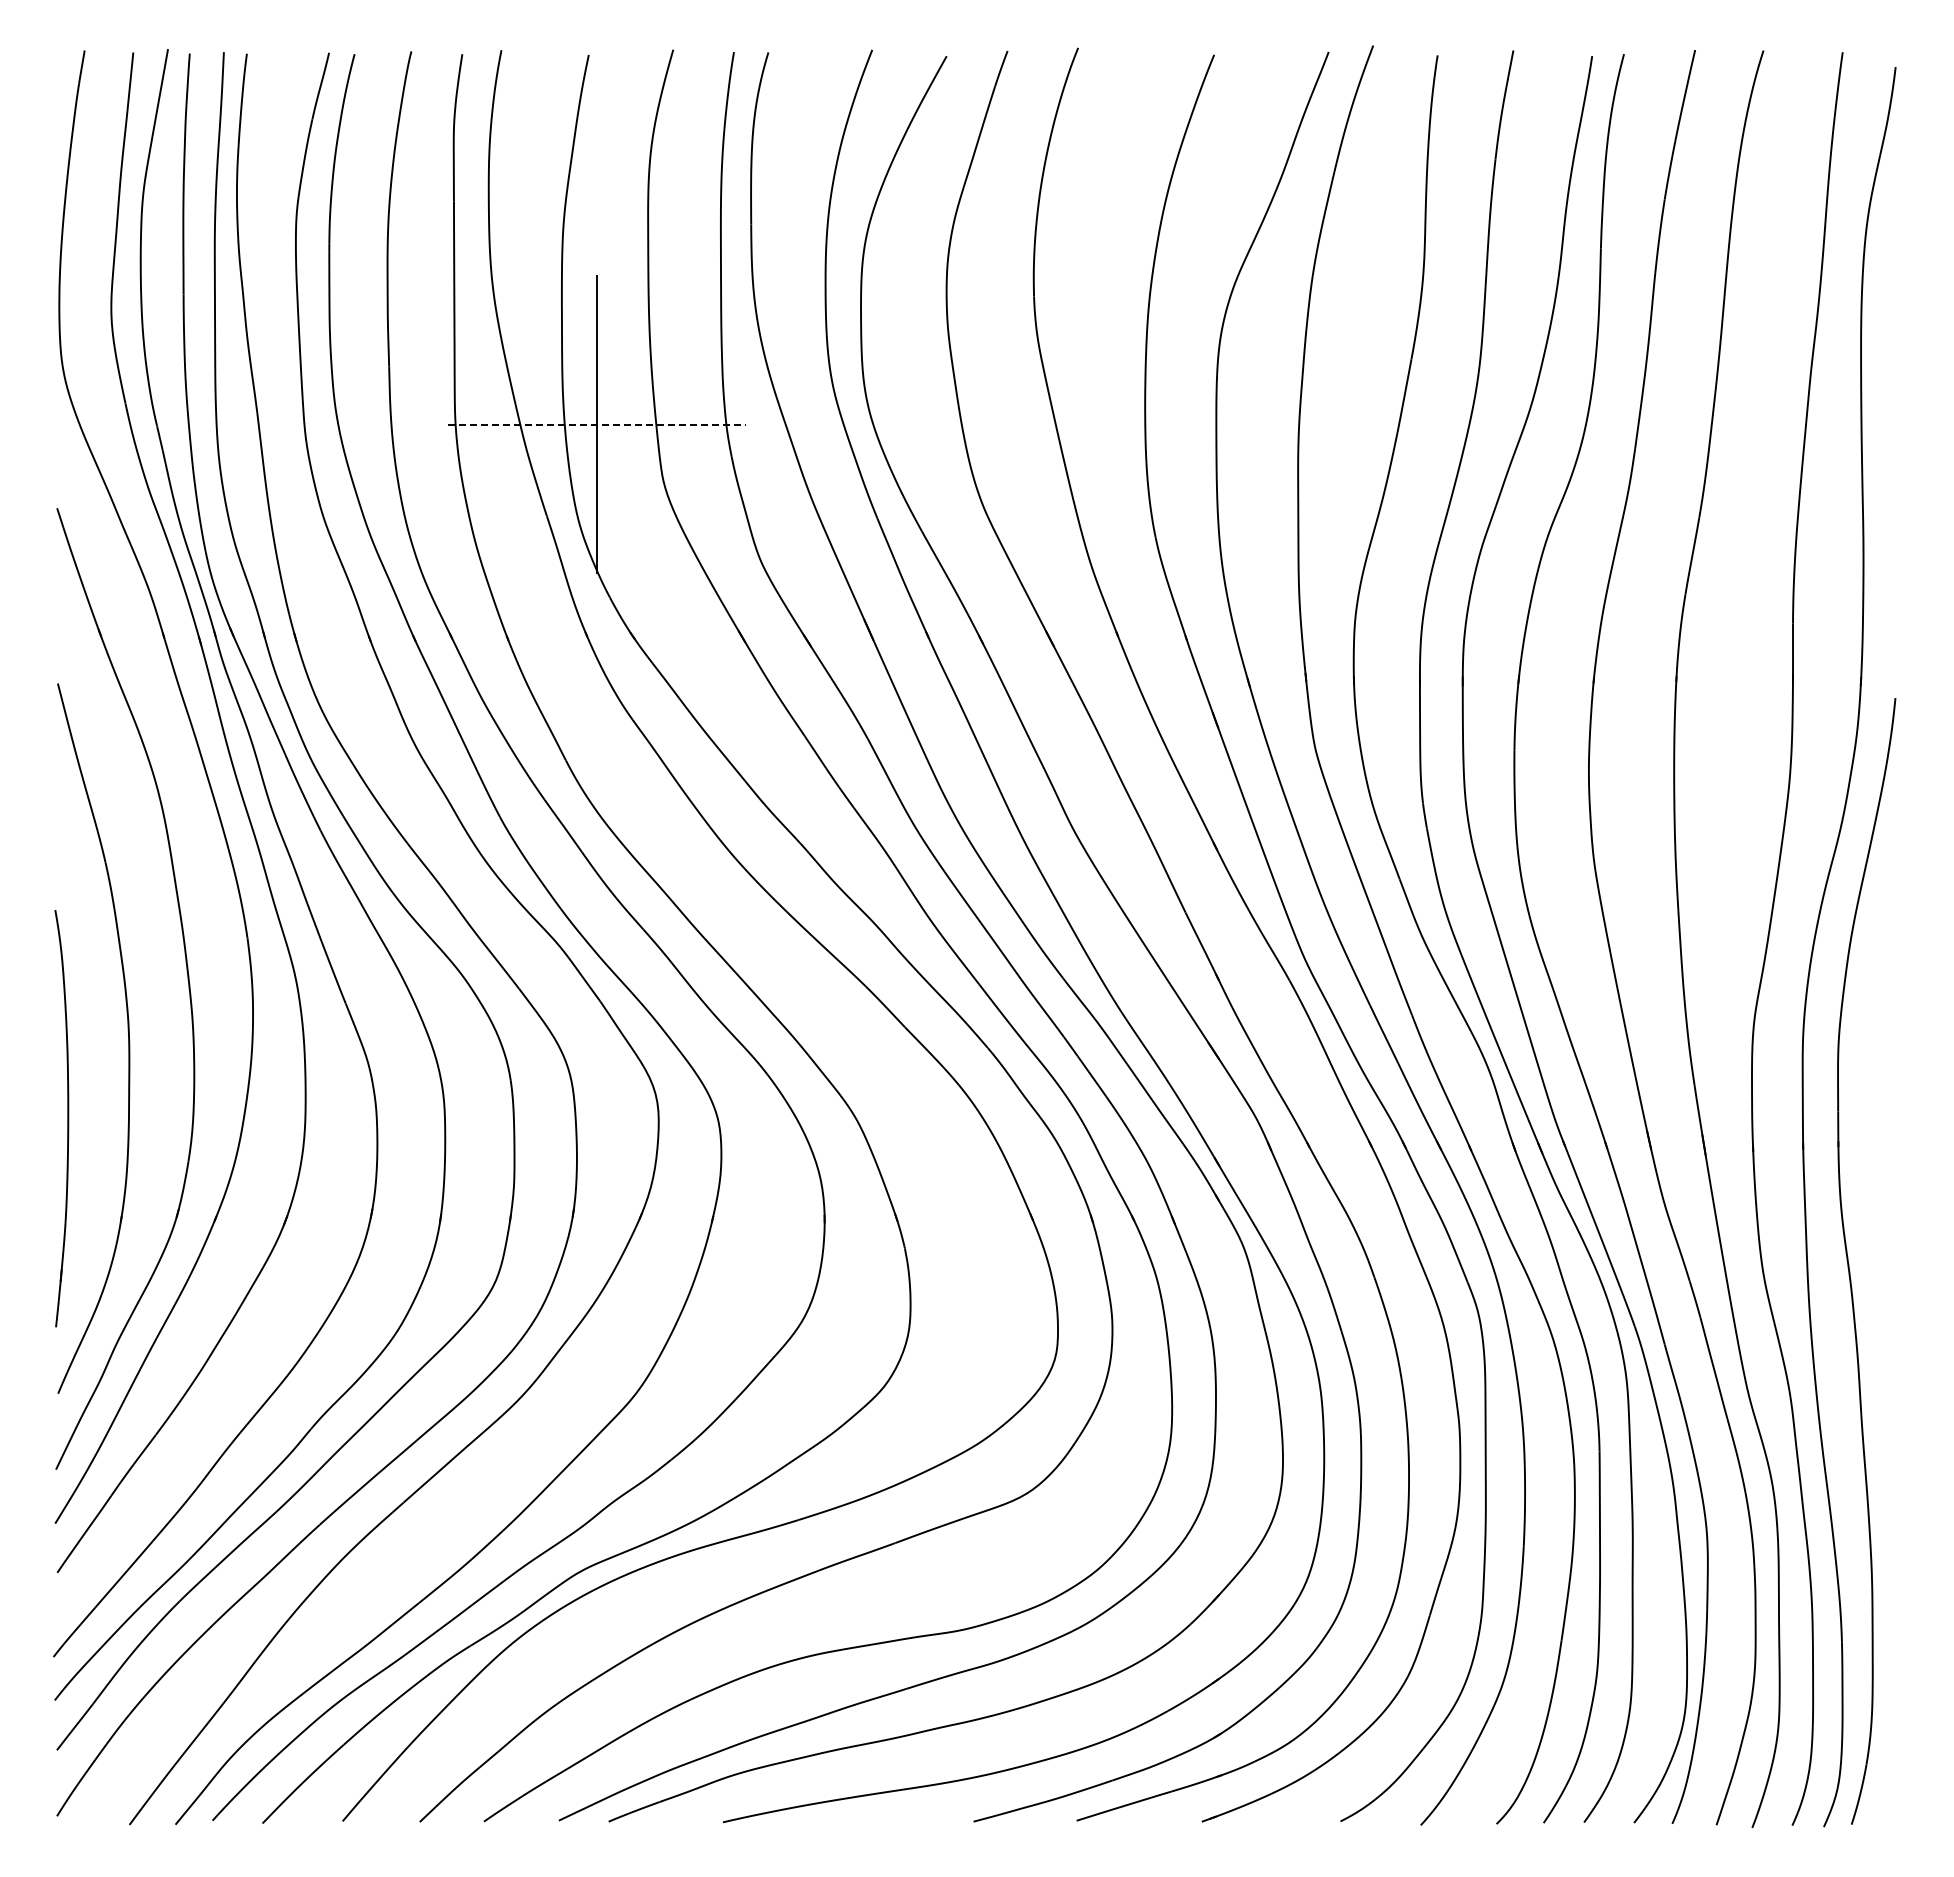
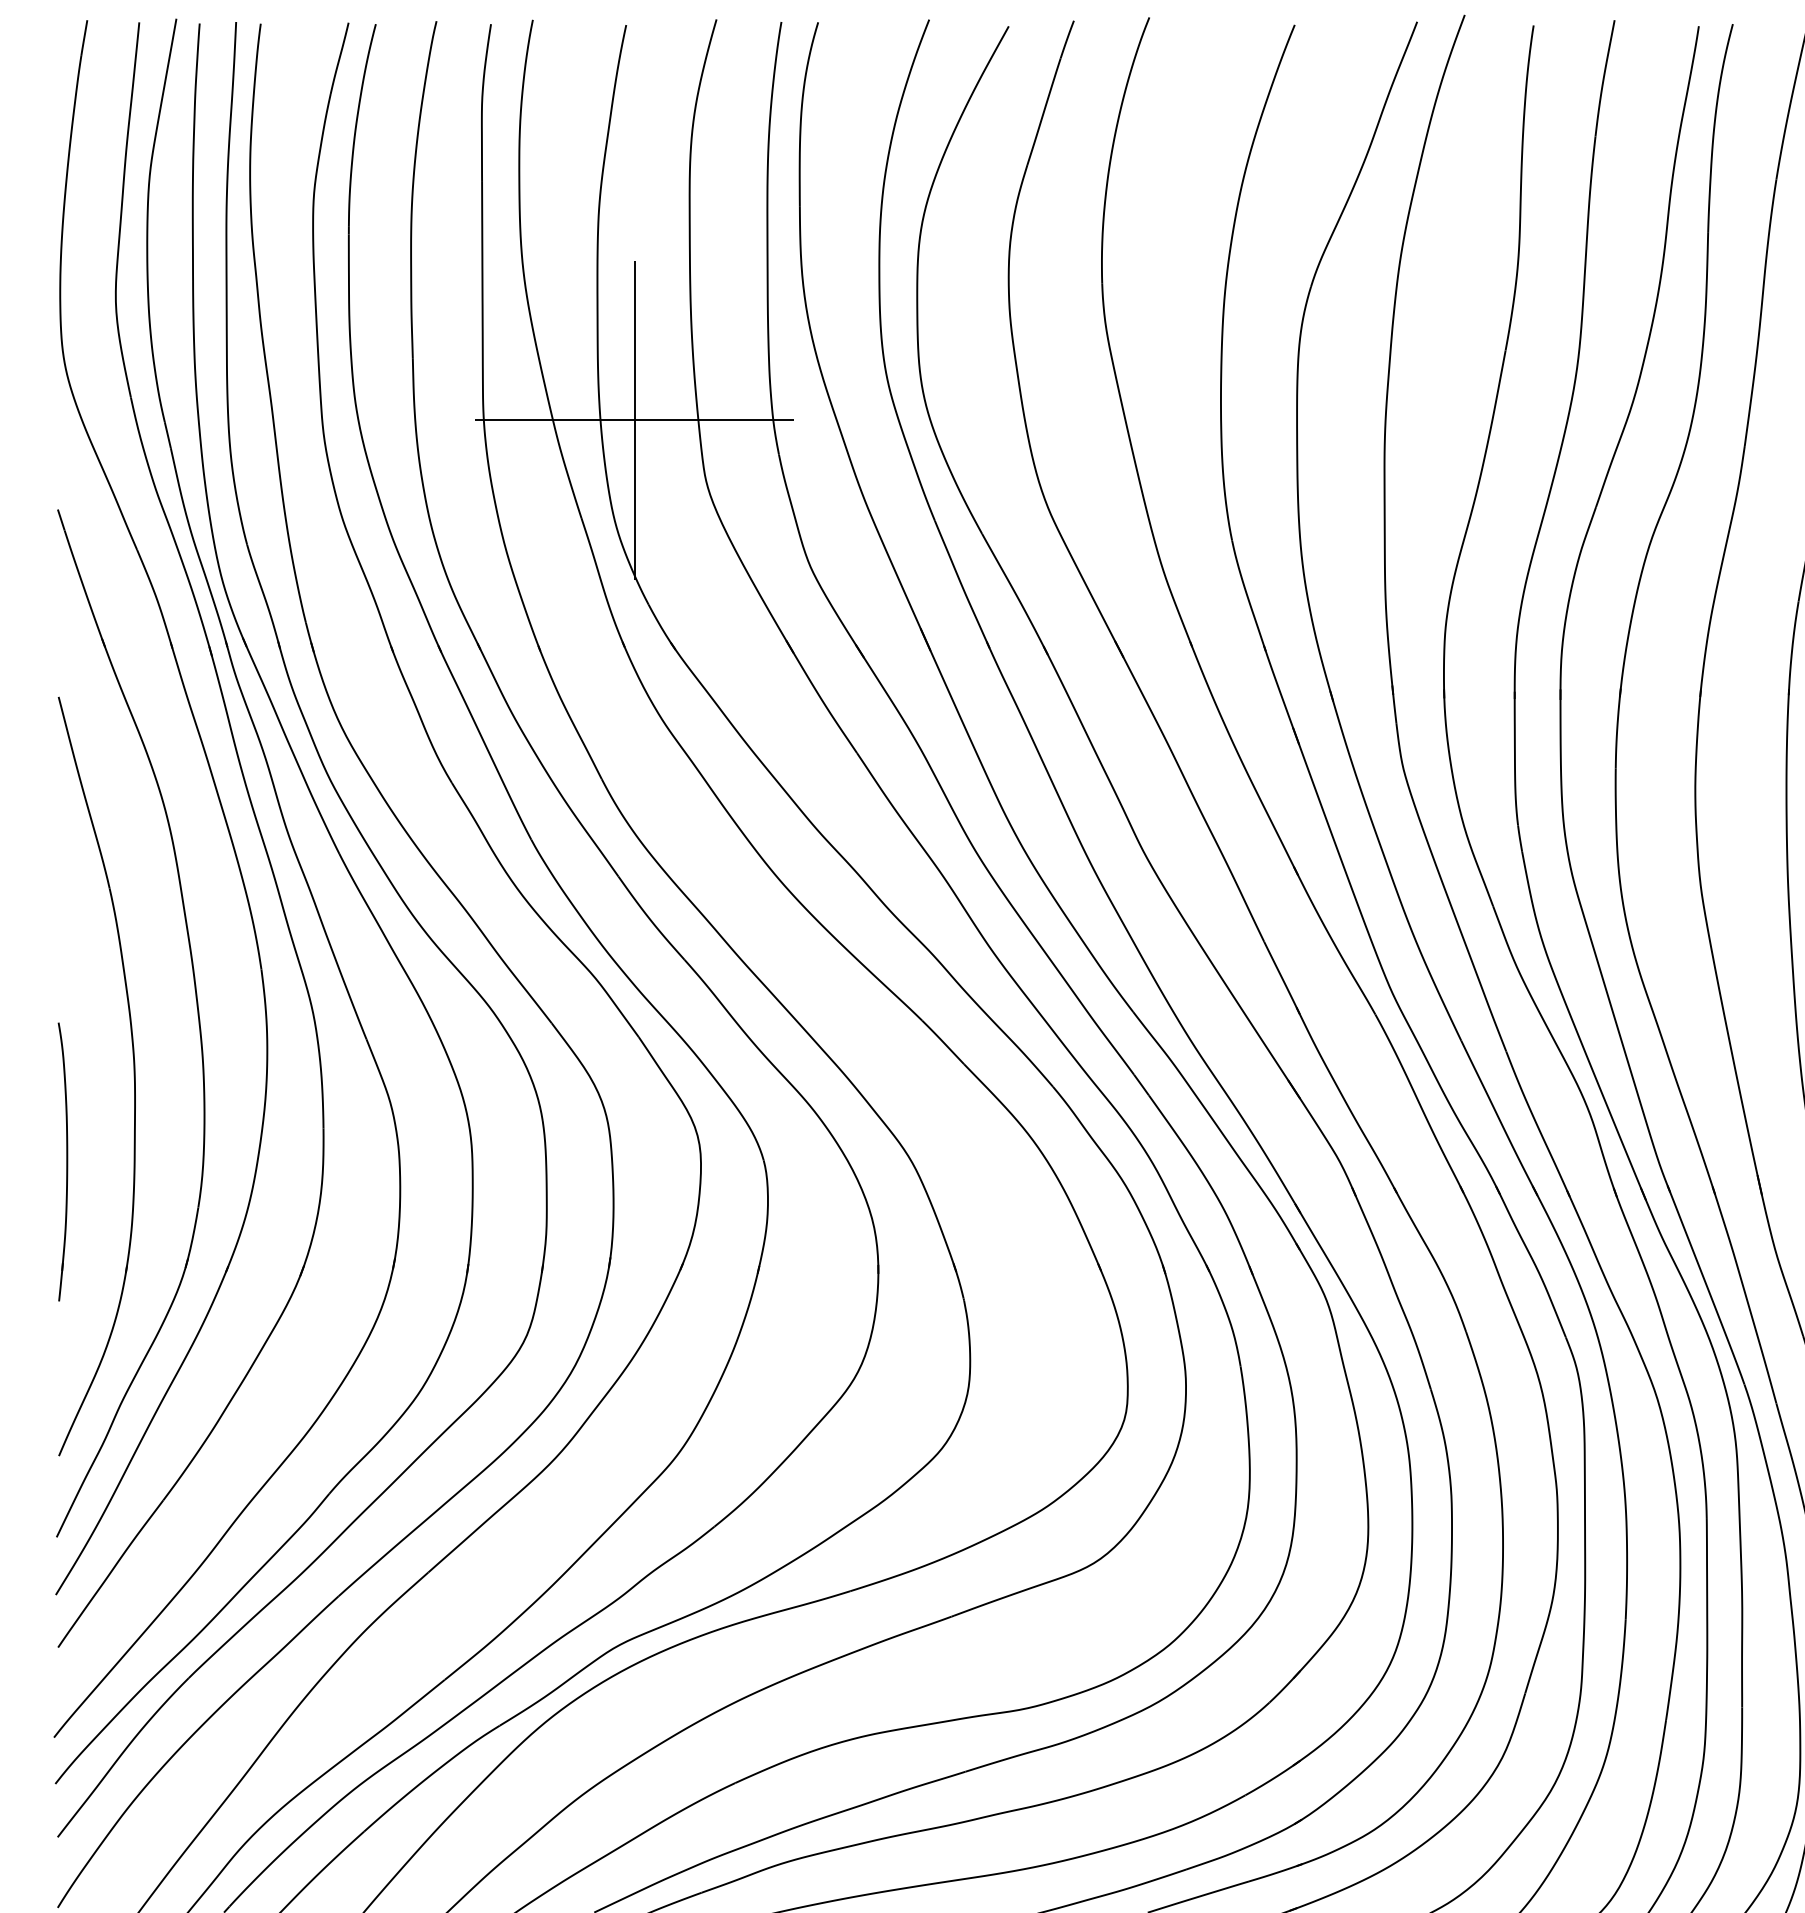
line: (596, 424) -> (634, 420), dashed -> solid
part: (61, 1118) -> (62, 1161), size x0.62

